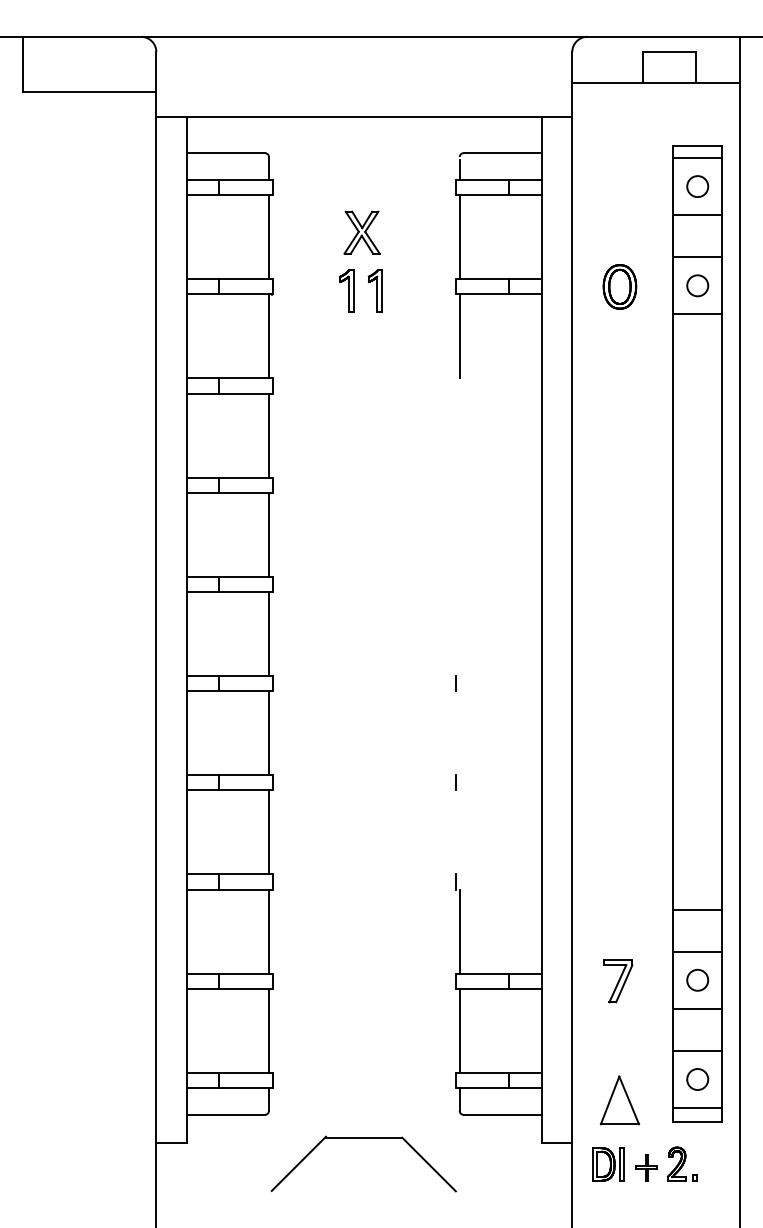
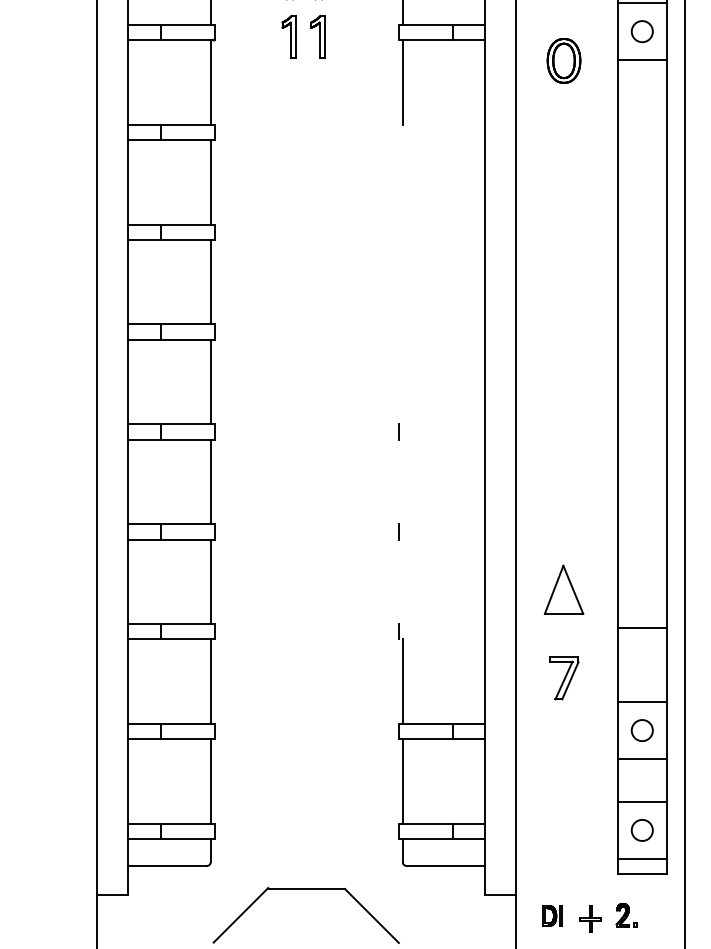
part: (619, 286) -> (563, 60), moved
line: (697, 909) -> (642, 628), moved
part: (618, 981) -> (564, 678), moved
part: (619, 1100) -> (563, 589), moved
part: (681, 1163) -> (625, 914), size x0.7
part: (608, 1164) -> (552, 915), size x0.6

